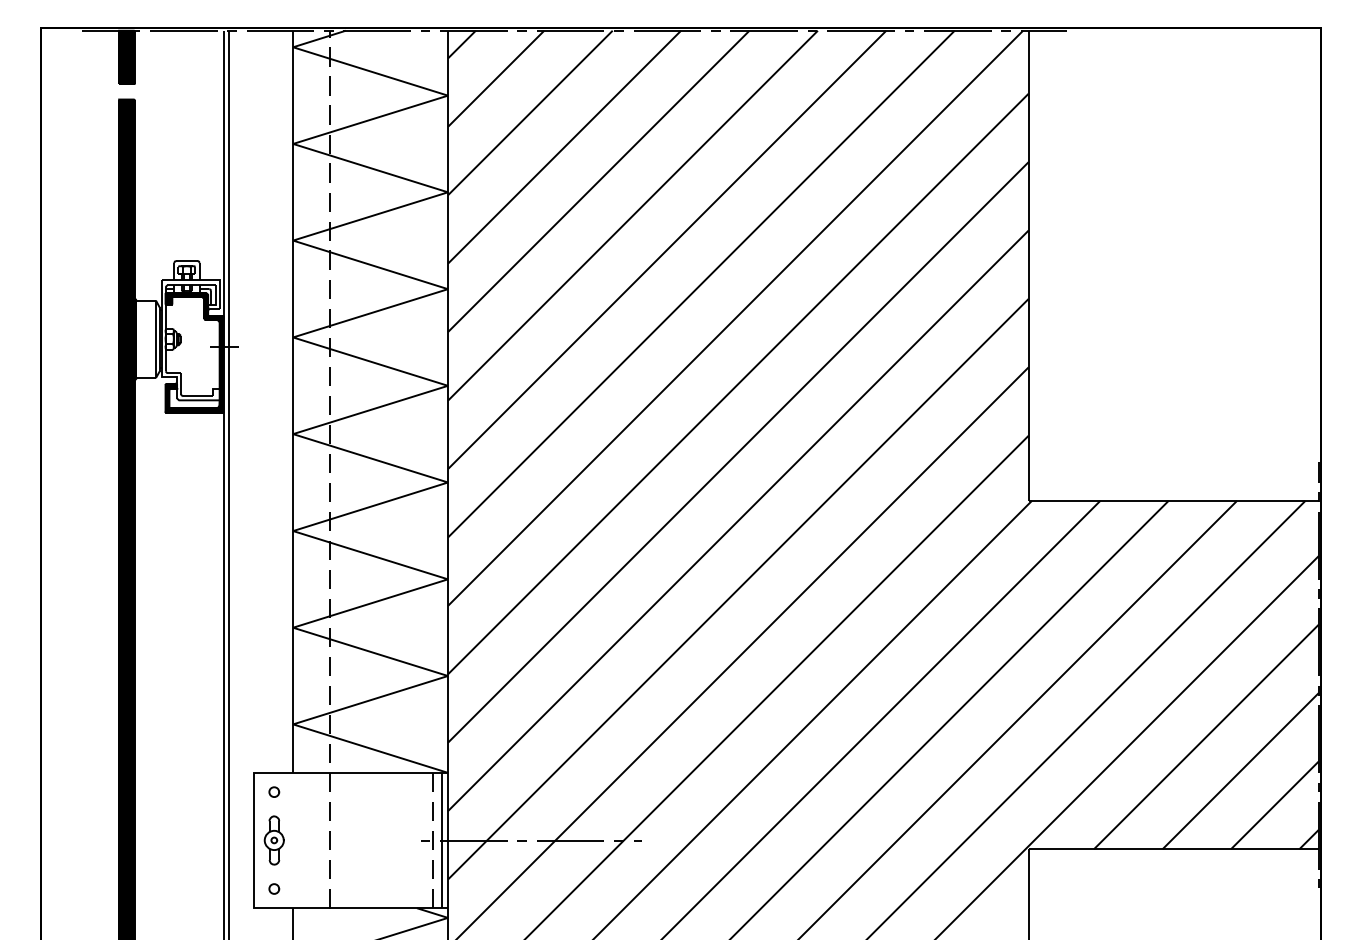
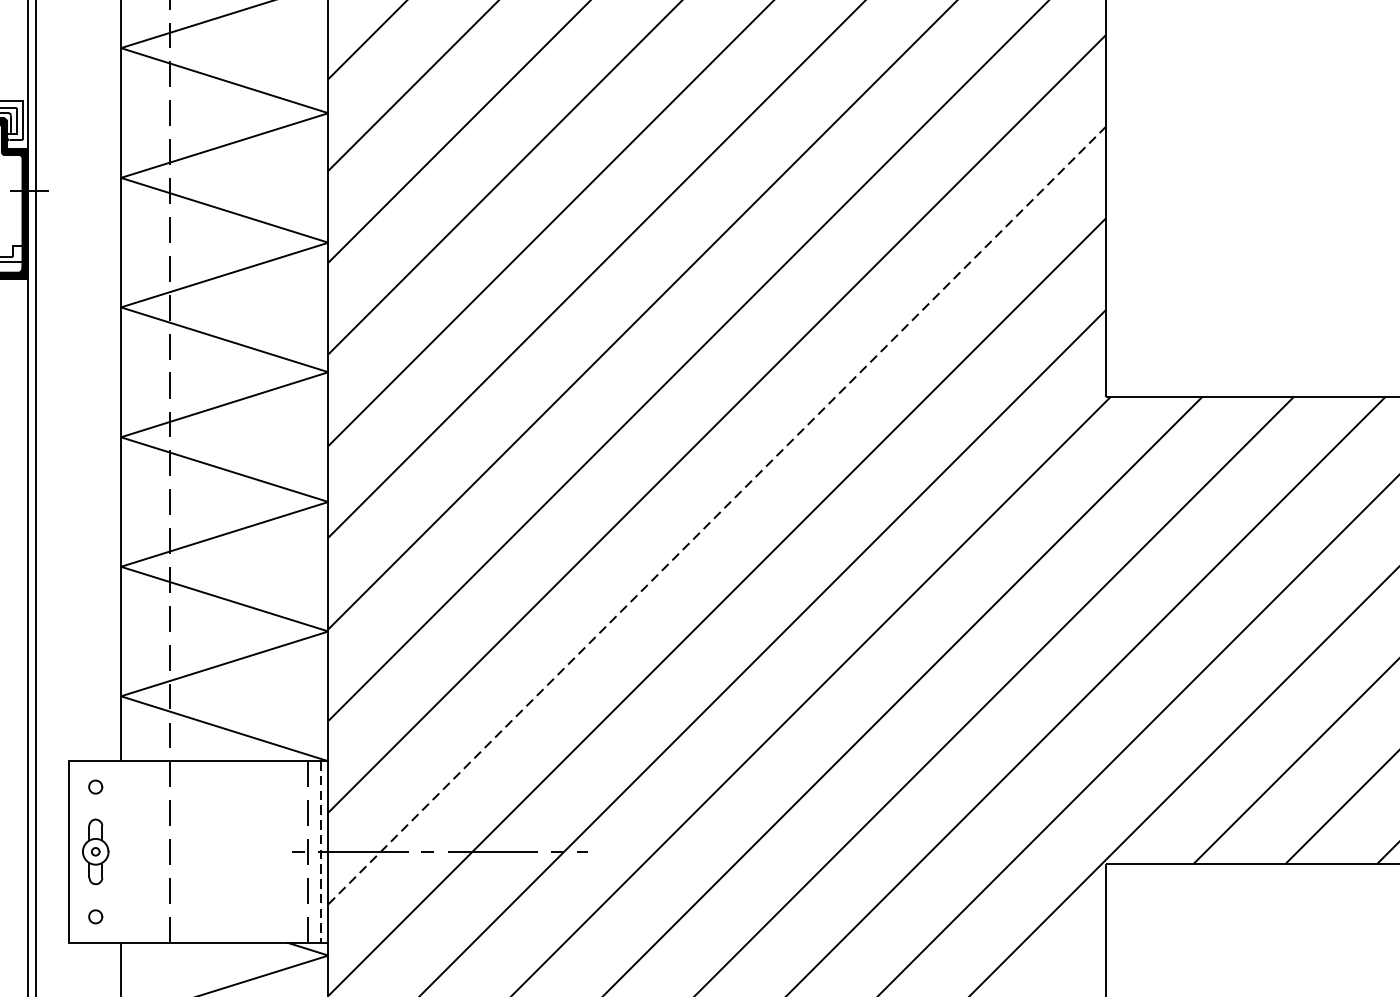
line: (738, 589) -> (717, 515), solid -> dashed
line: (442, 840) -> (321, 851), solid -> dashed

